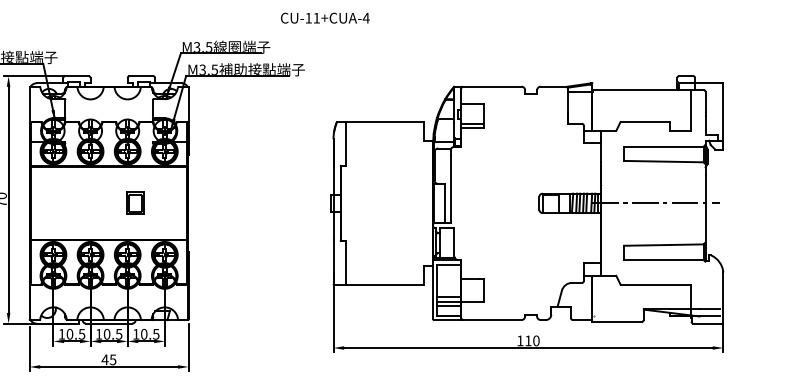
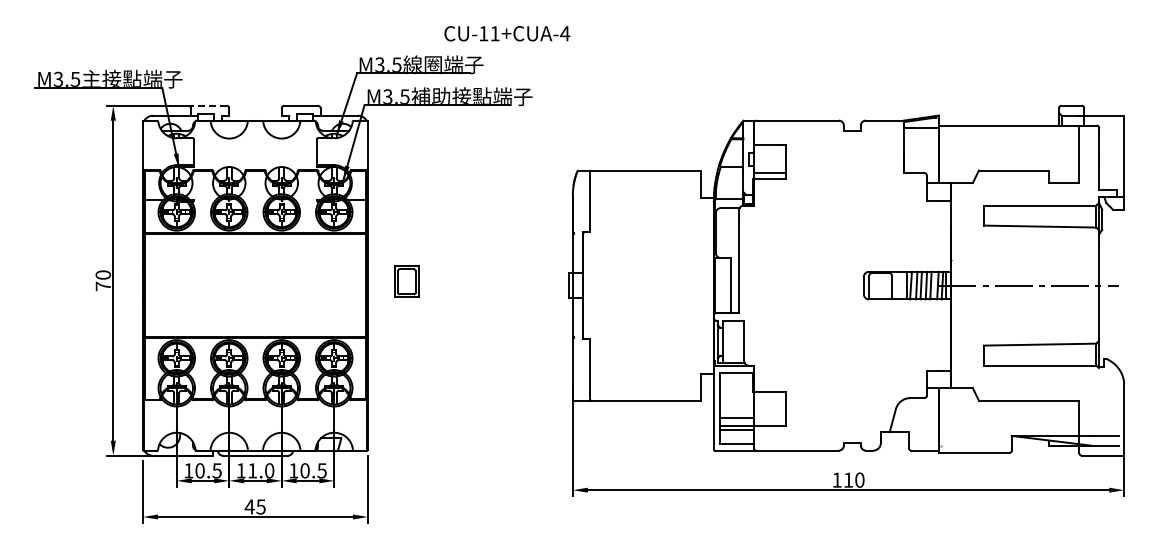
text: (325, 18) -> (507, 33), moved
line: (76, 76) -> (209, 105), solid -> dashed
part: (135, 203) -> (406, 281), moved
text: (113, 334) -> (261, 470), 10.5 -> 11.0

